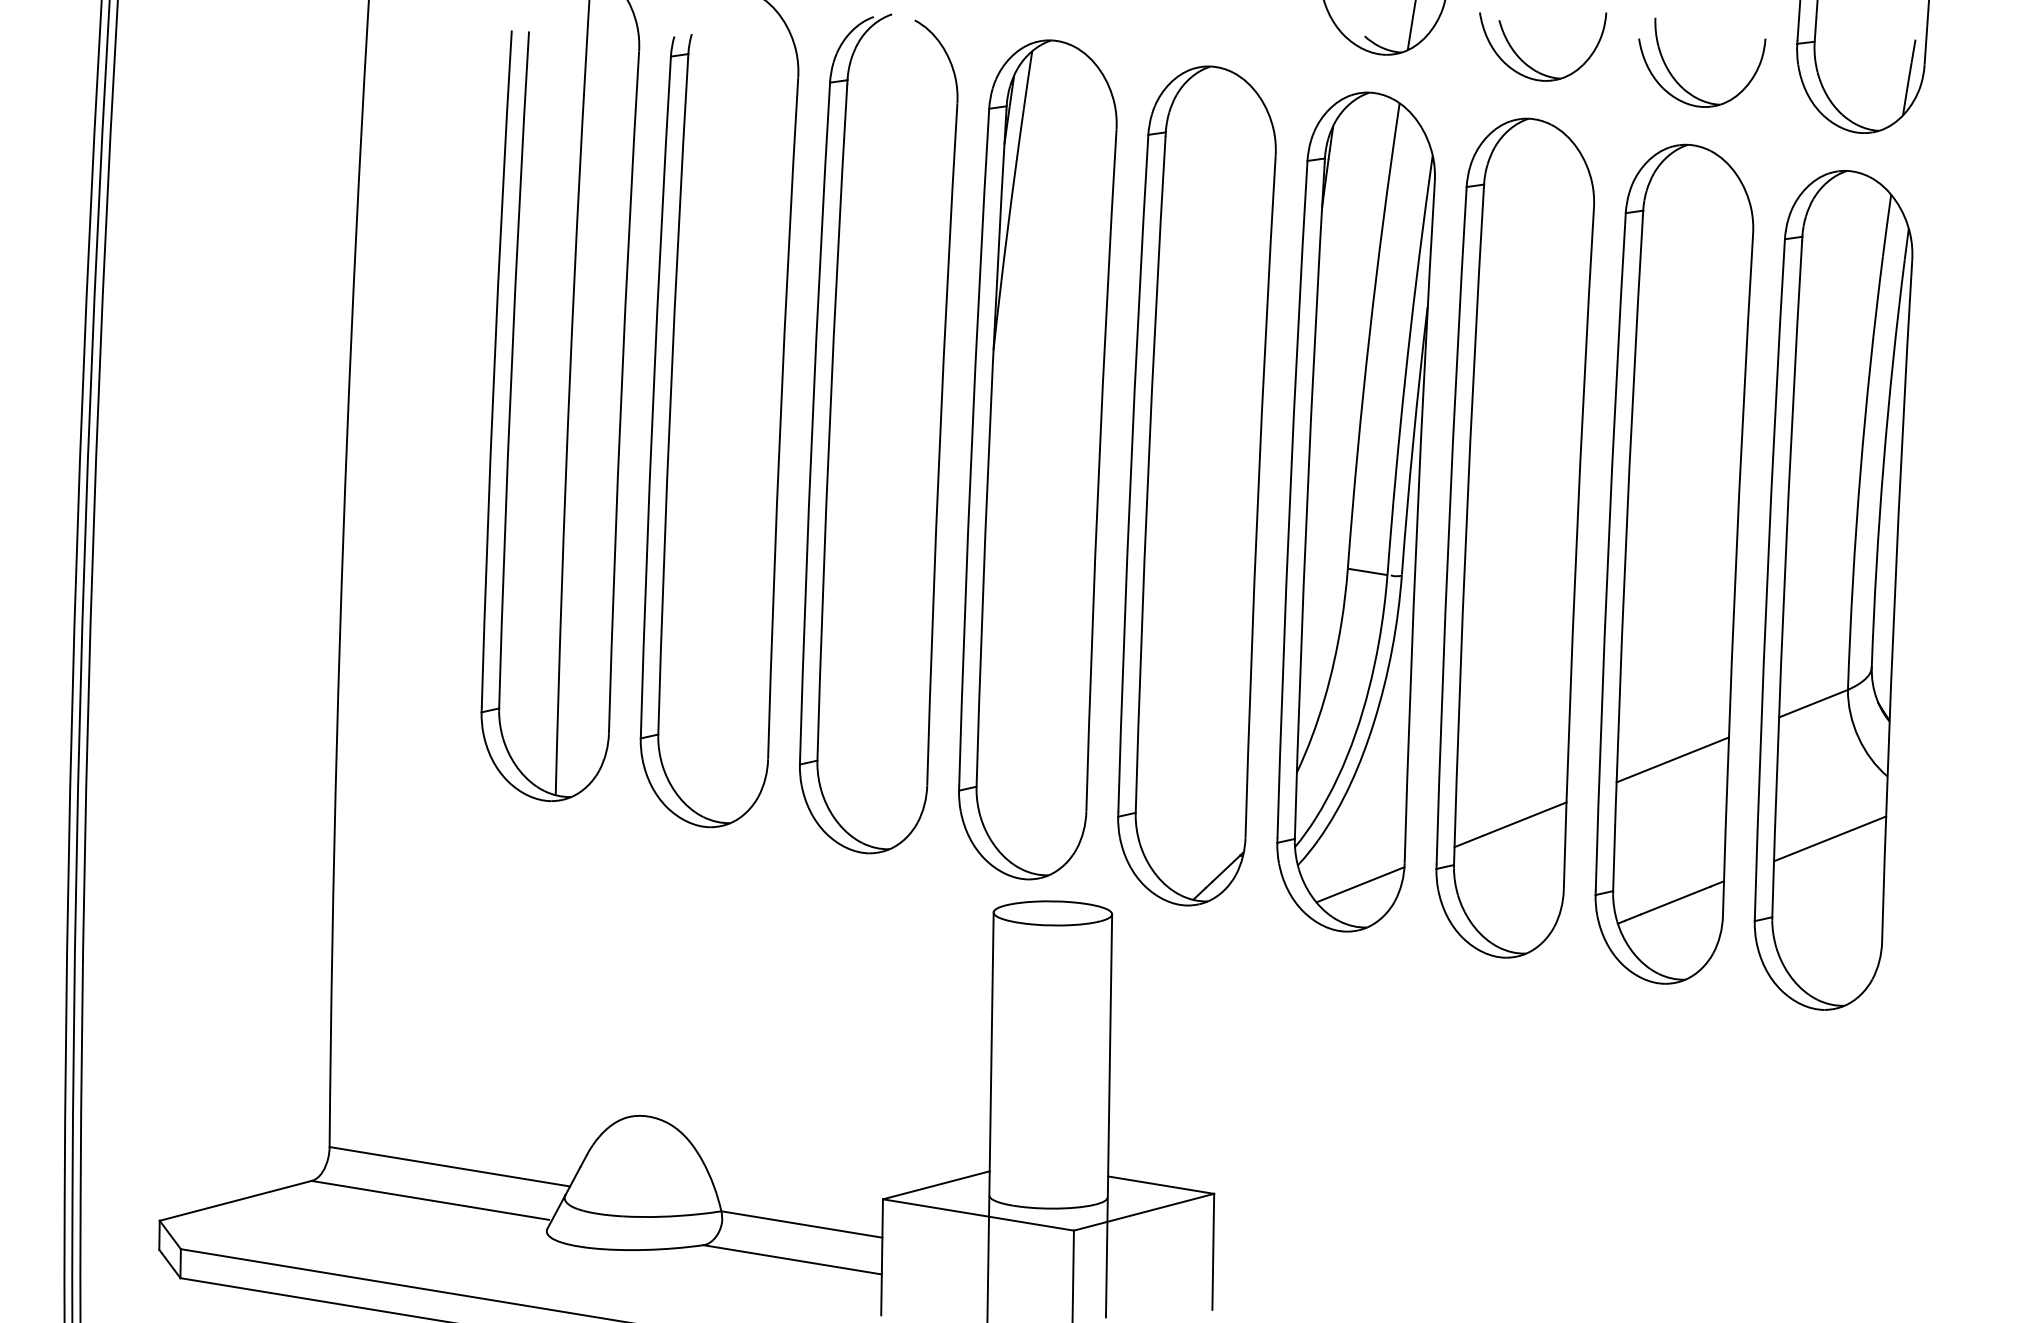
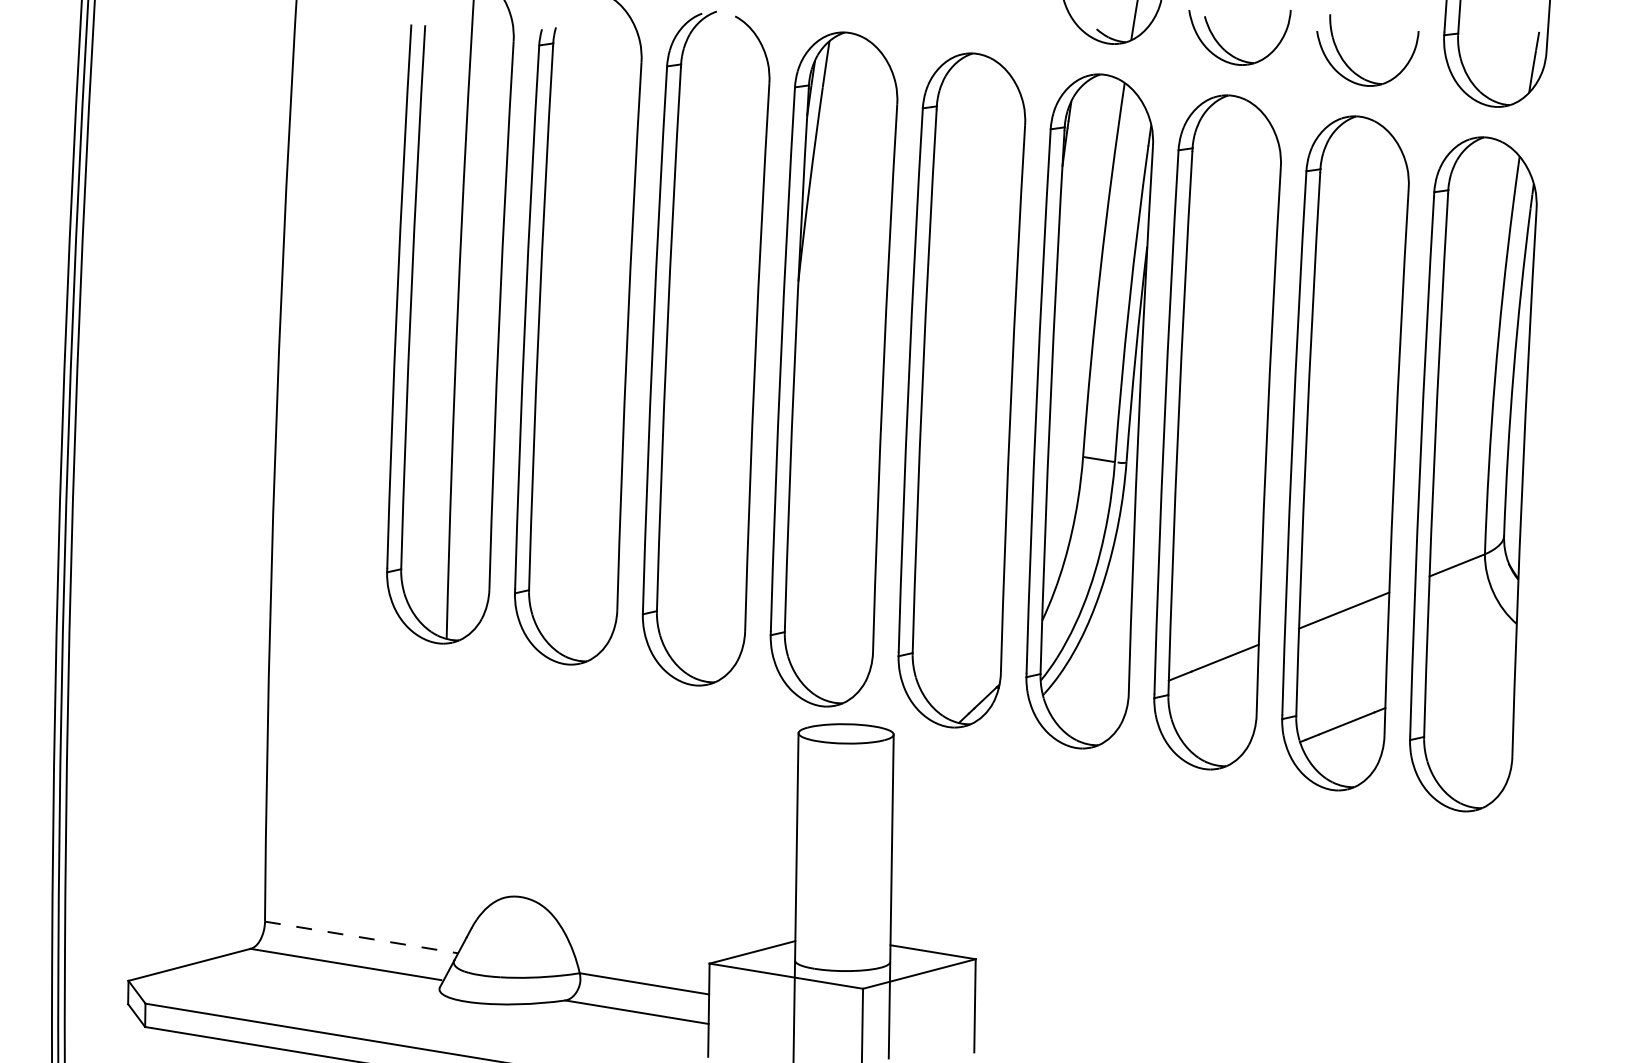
line: (1829, 839) -> (1470, 674), removed
line: (1359, 884) -> (1092, 710), removed
line: (449, 1166) -> (361, 937), solid -> dashed

